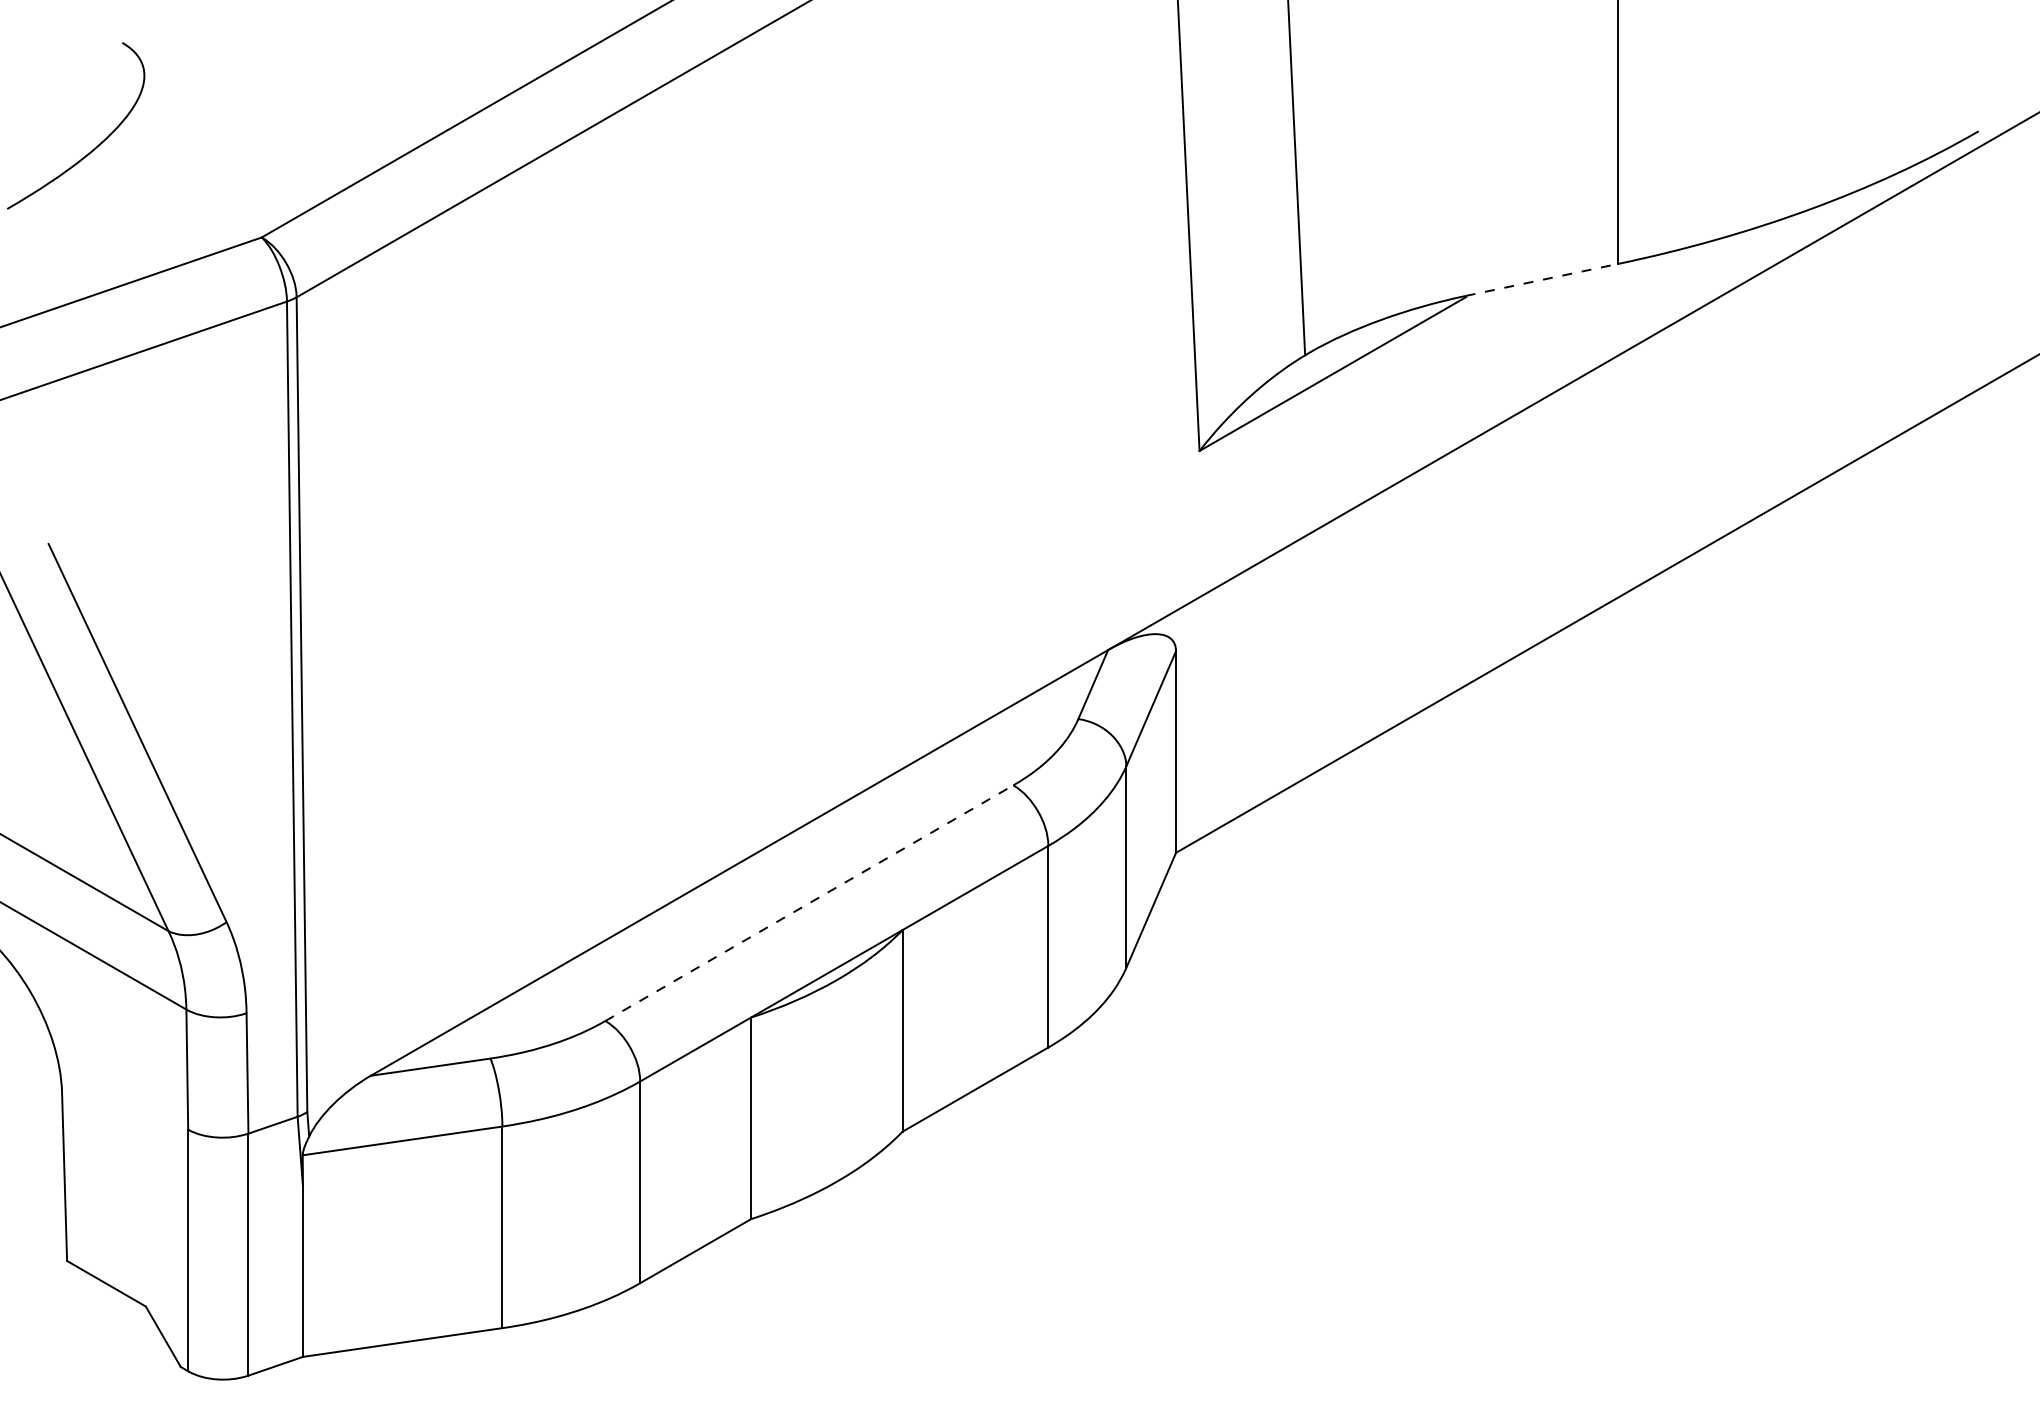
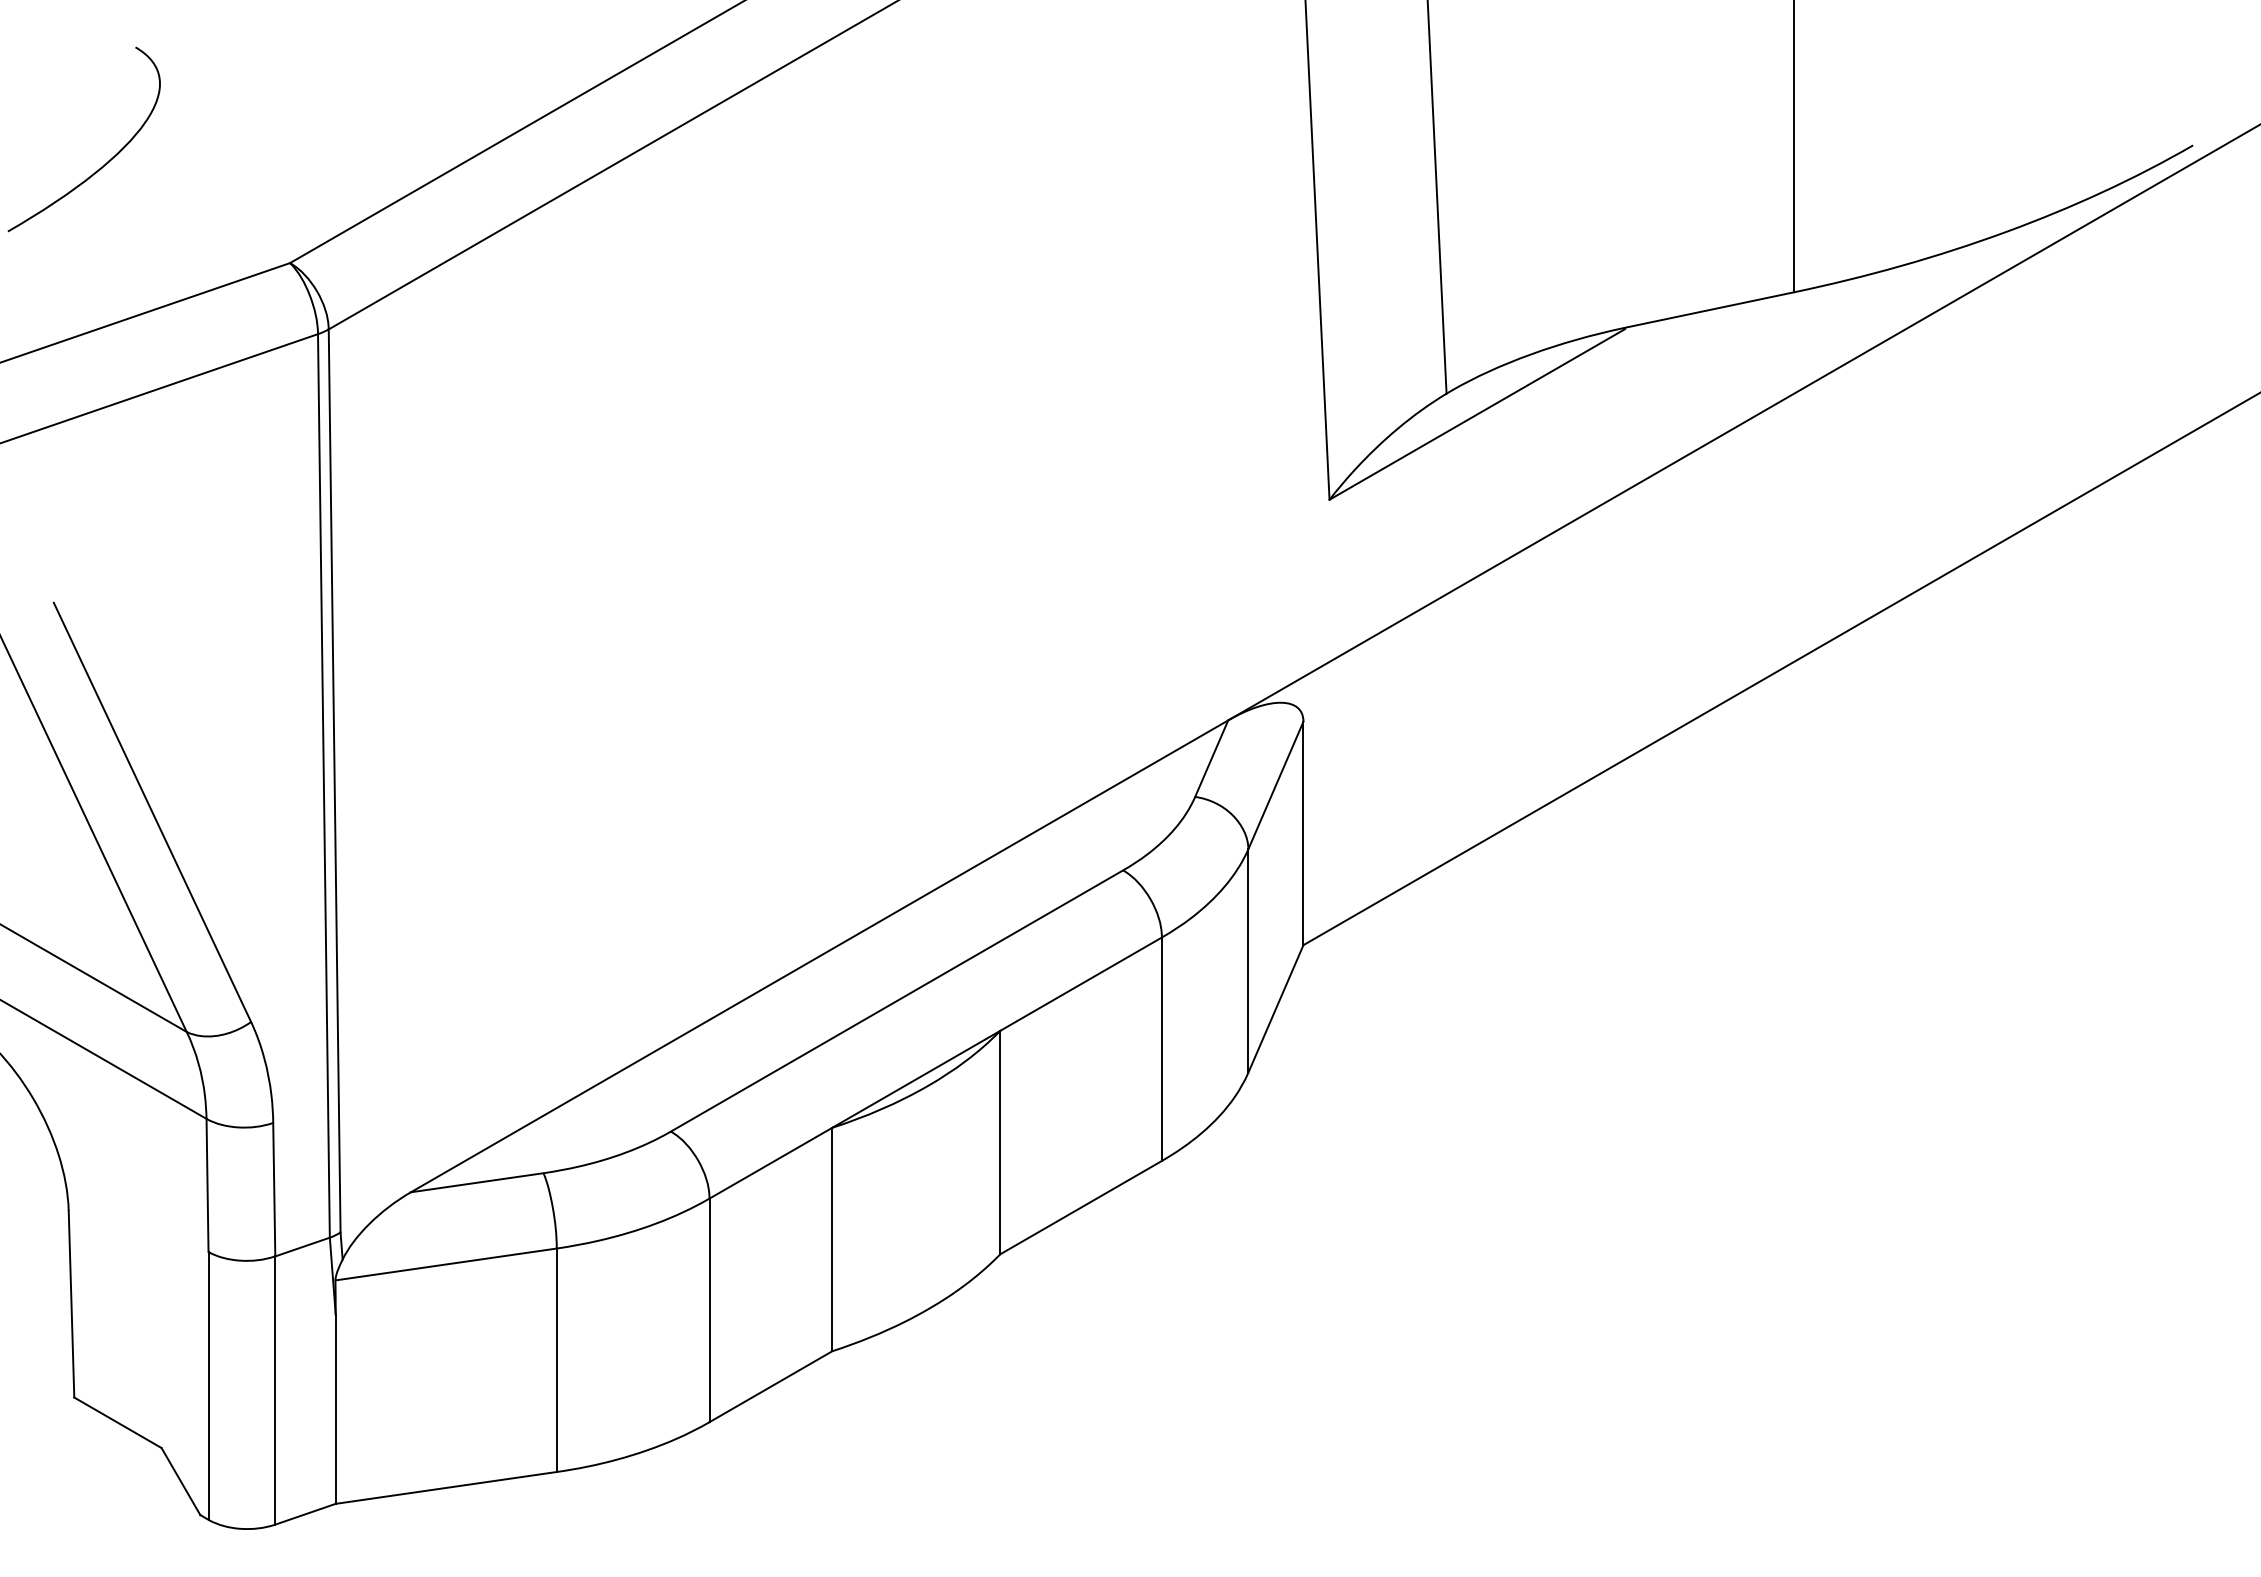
line: (1542, 280) -> (1709, 310), dashed -> solid
line: (809, 902) -> (897, 1000), dashed -> solid

